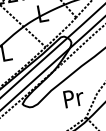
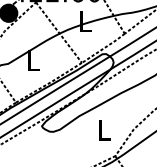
text: (73, 97) -> (104, 129), Pr -> L

